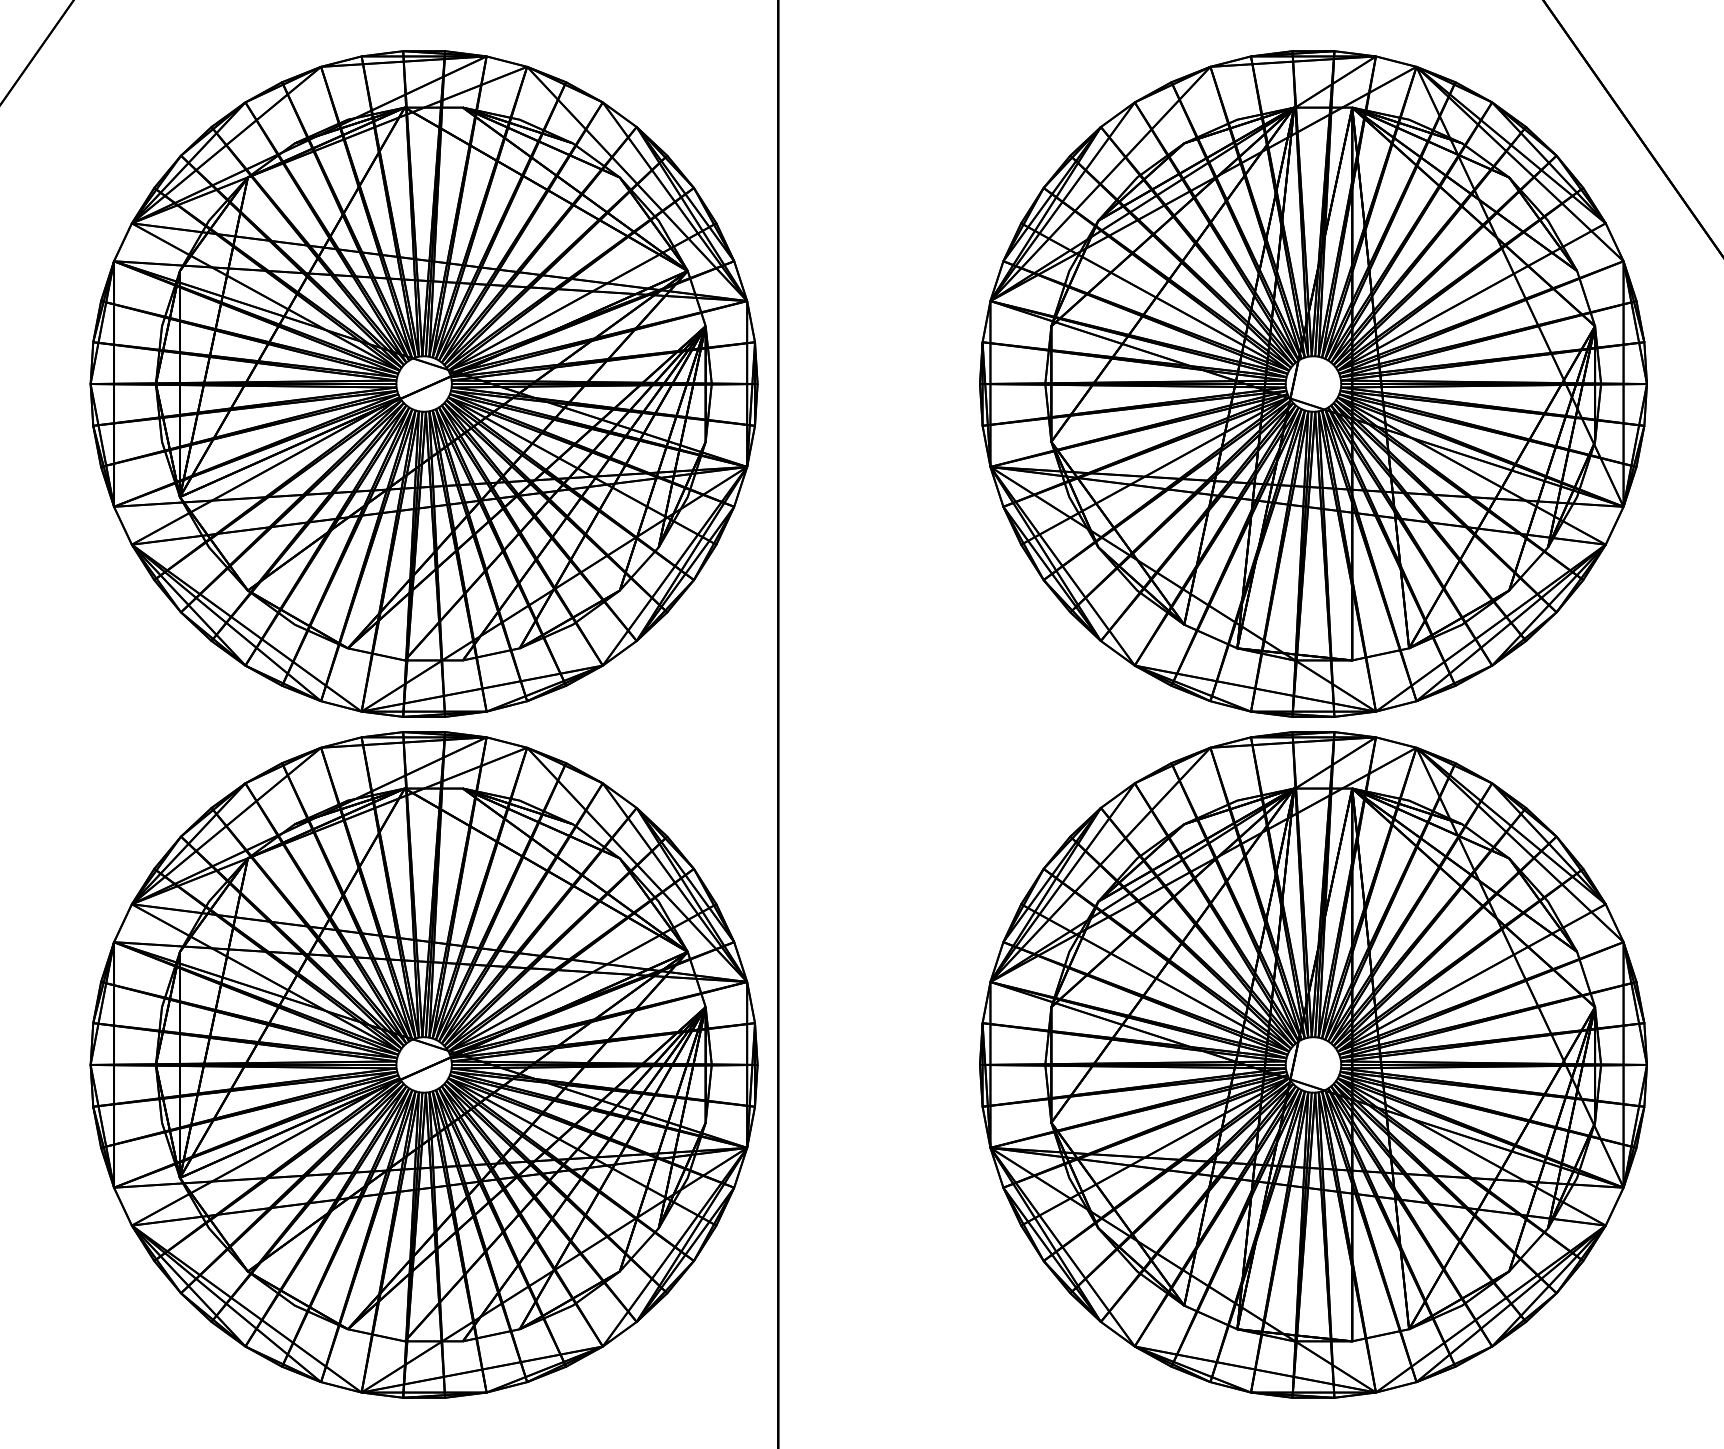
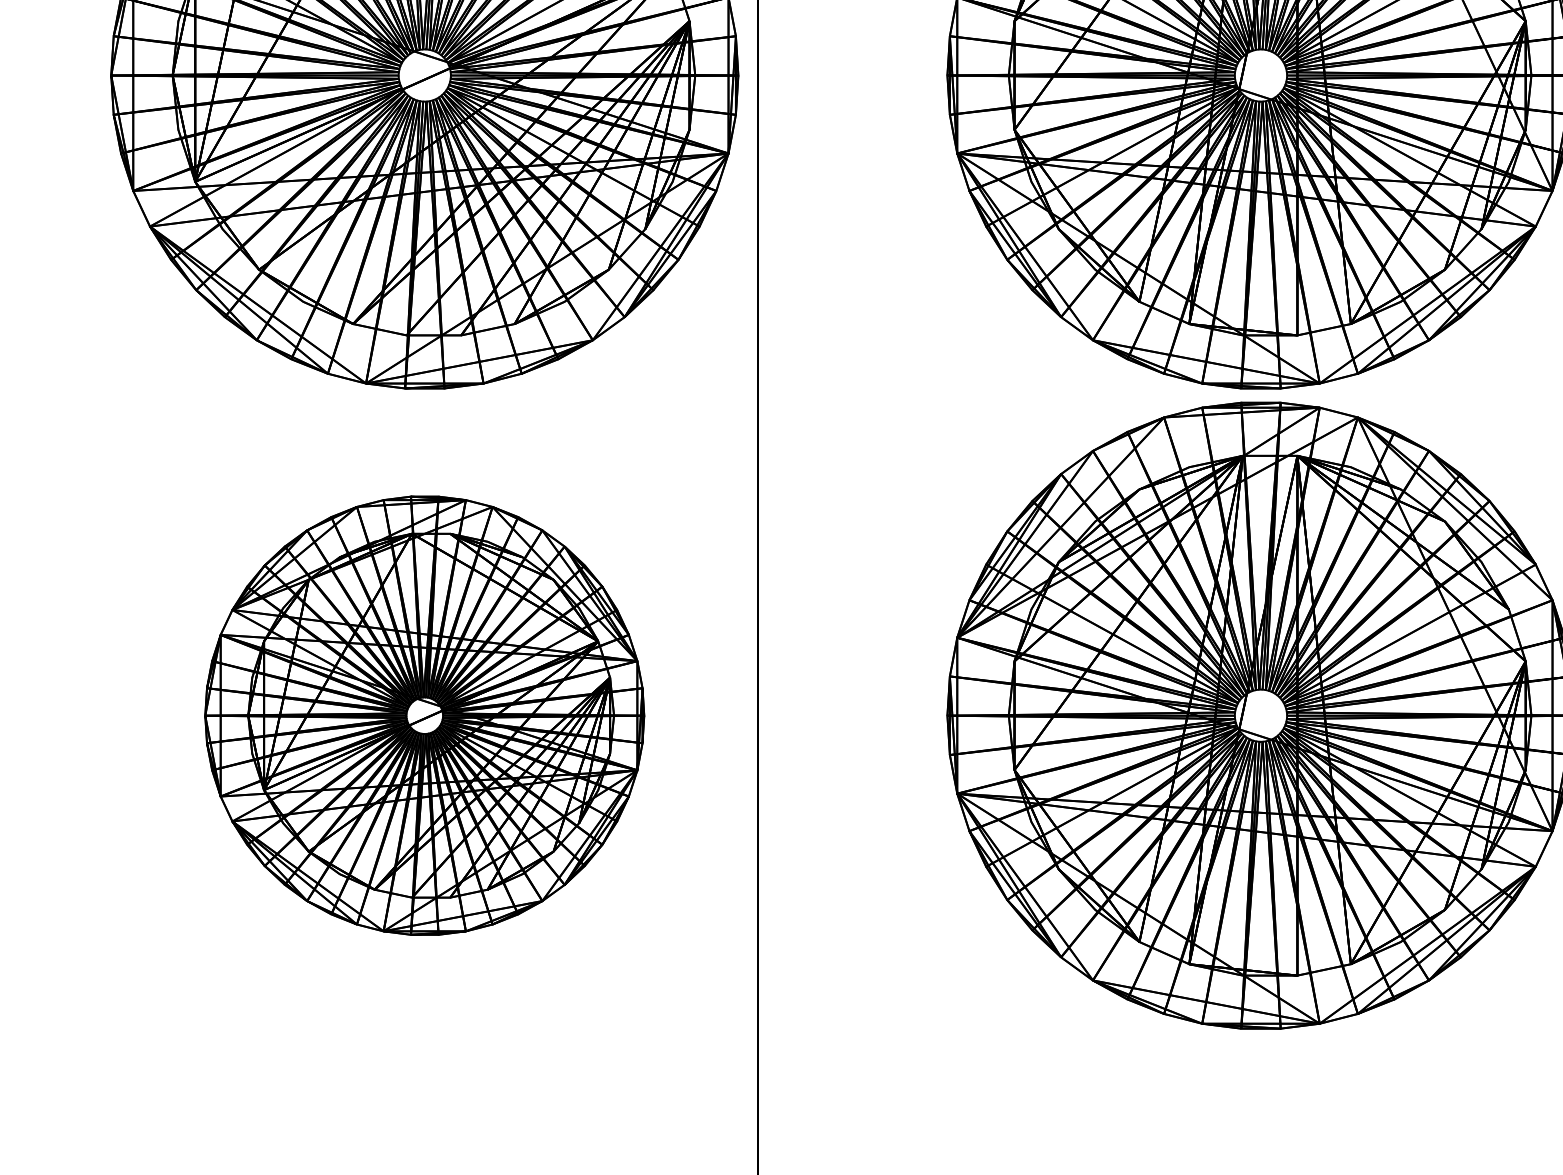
part: (423, 1064) -> (424, 715), size x0.7

